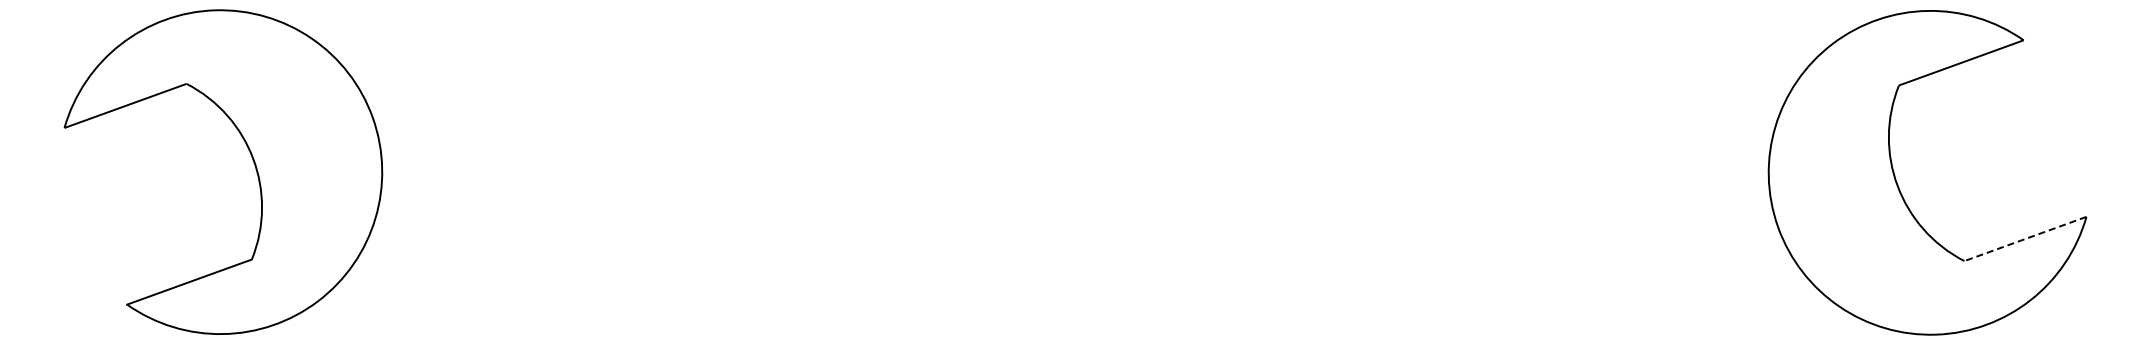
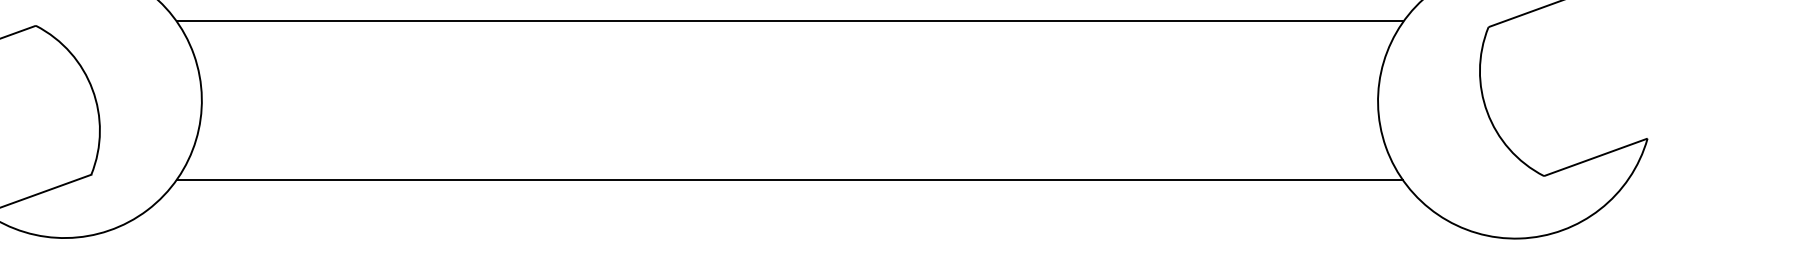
line: (1075, 78) -> (789, 21), added
line: (2025, 238) -> (1595, 156), dashed -> solid
line: (1075, 265) -> (789, 179), added

